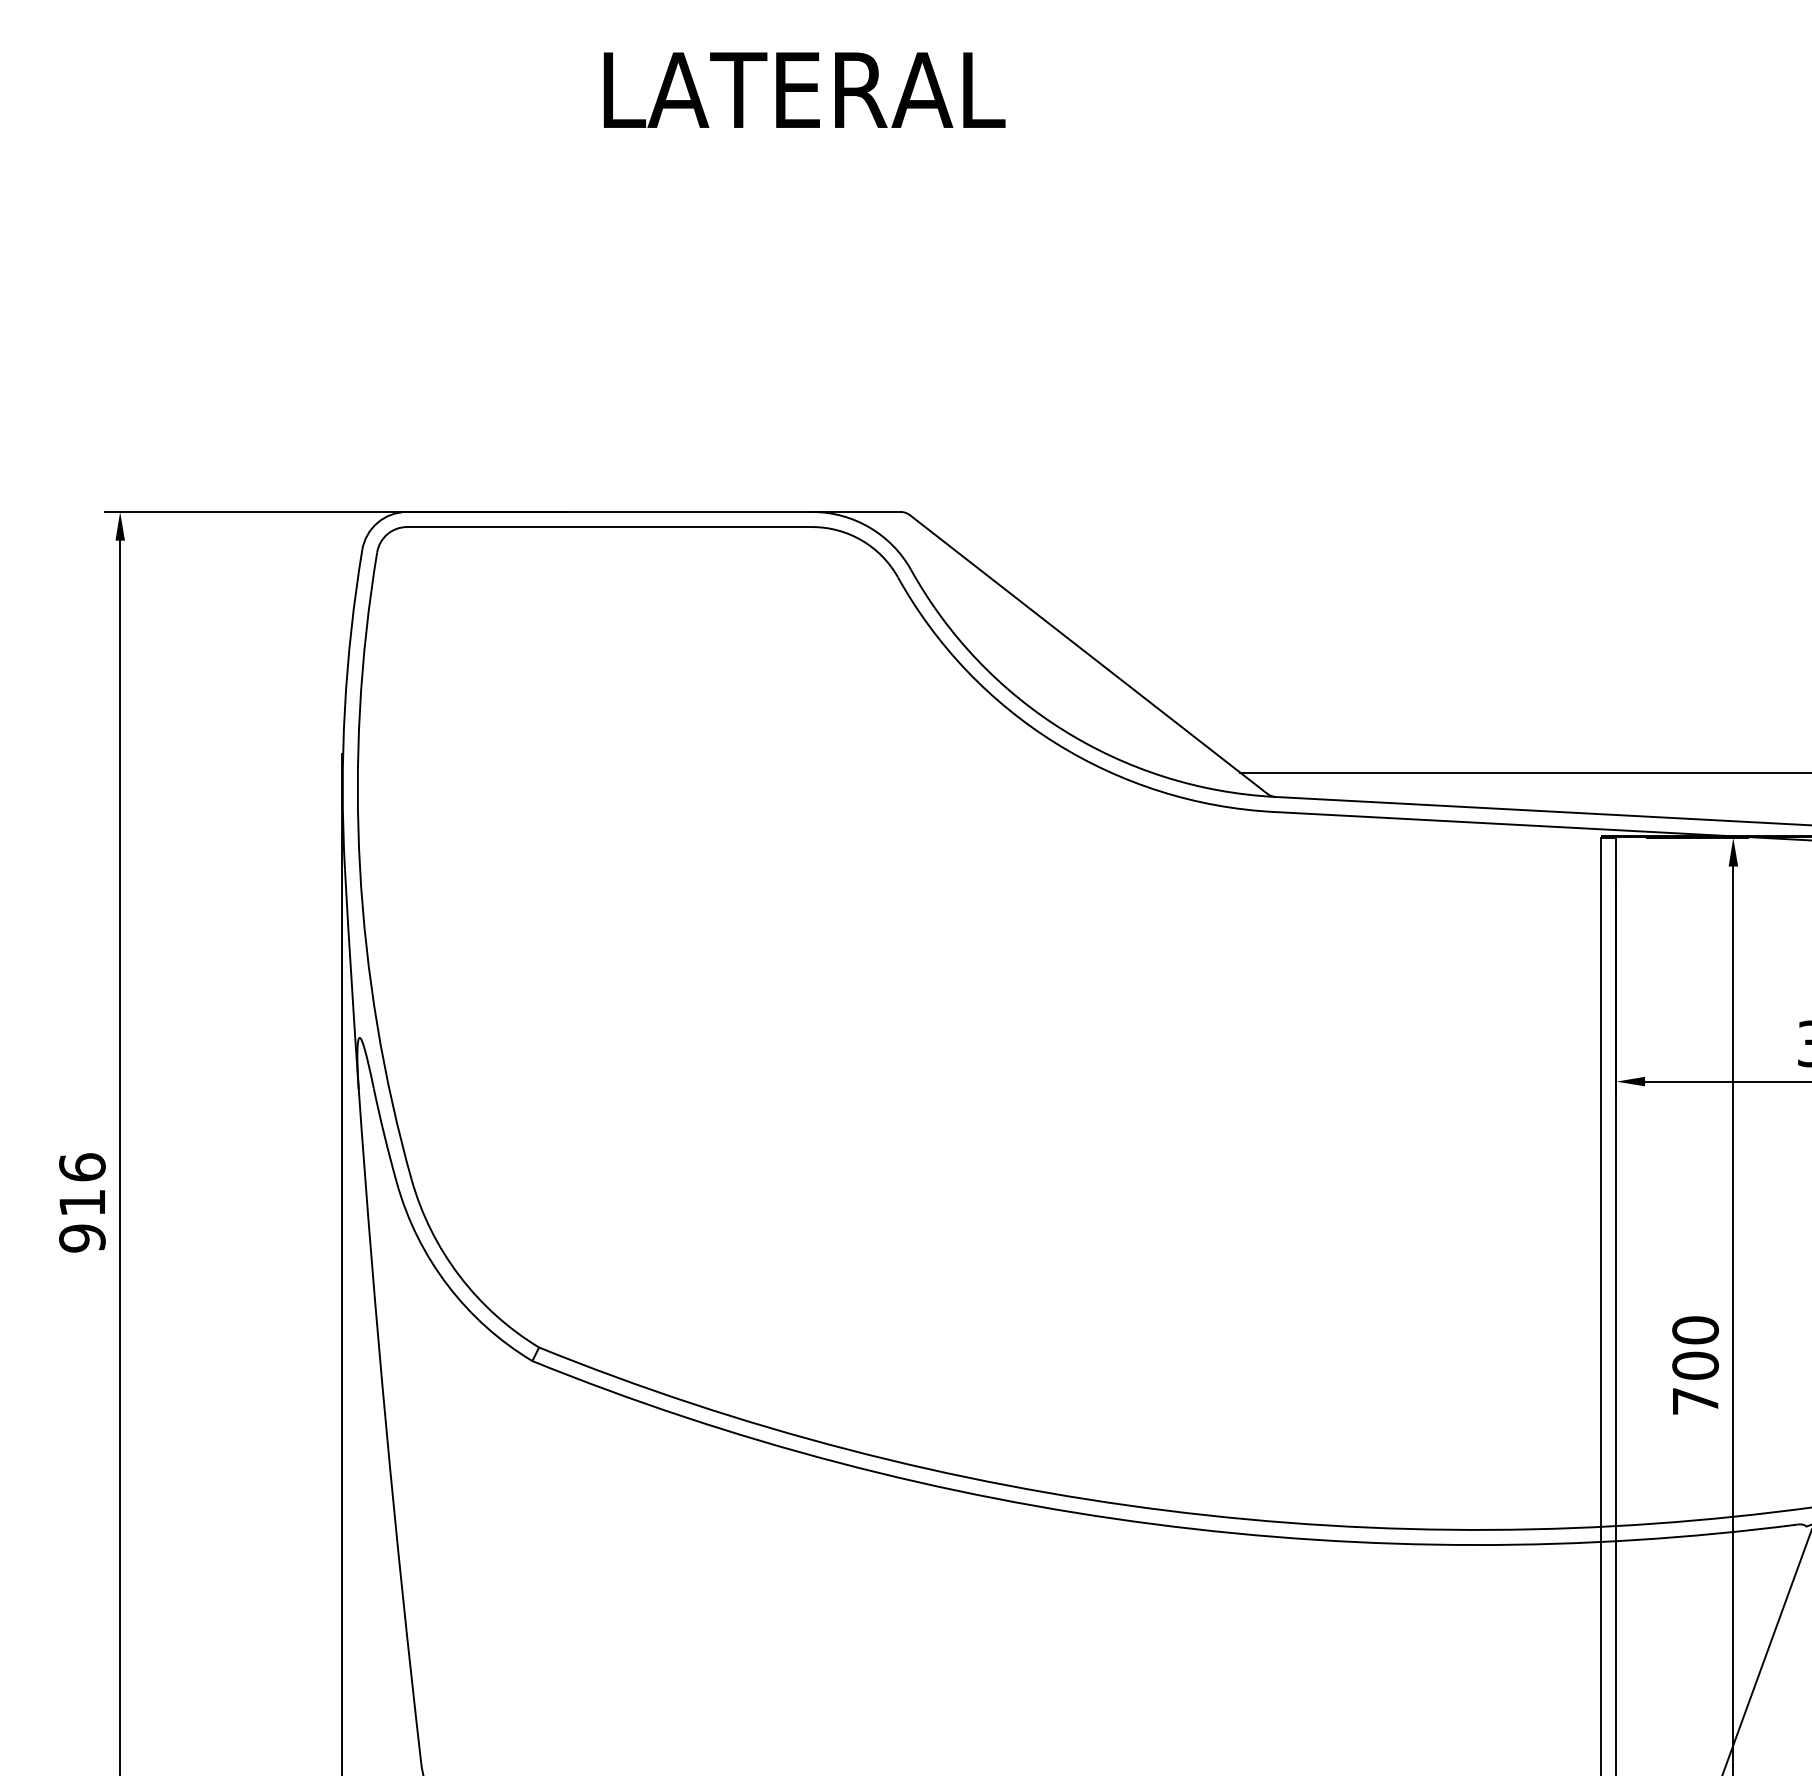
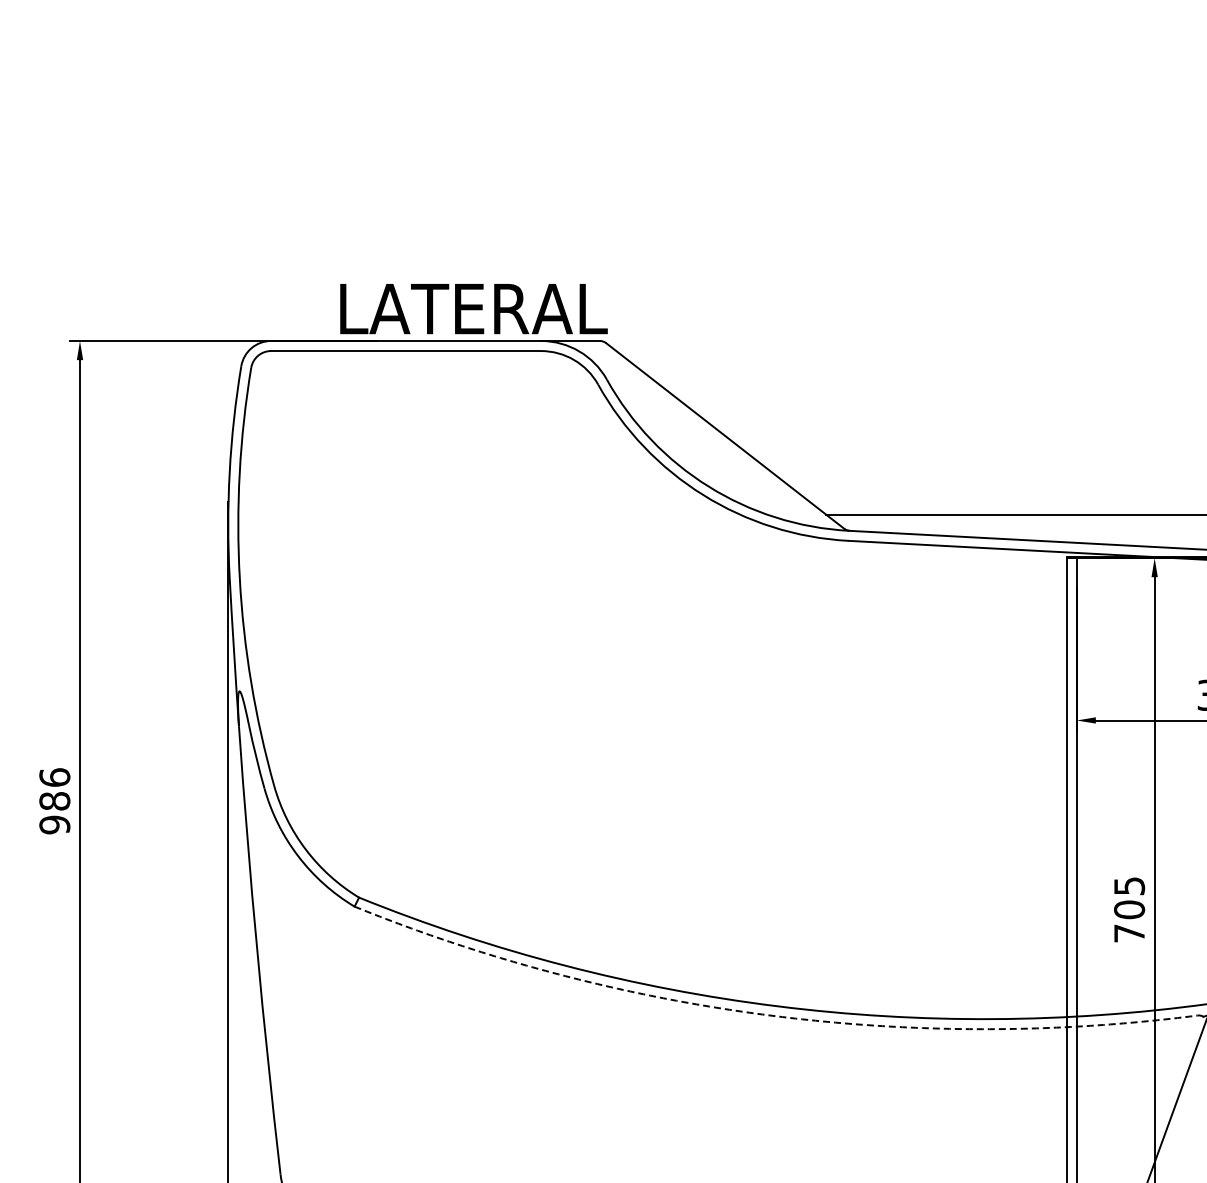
text: (803, 90) -> (473, 309), moved
text: (81, 1203) -> (54, 801), 916 -> 986
text: (1695, 1329) -> (1129, 885), 700 -> 705
arc: (1155, 1524) -> (769, 1015), solid -> dashed

